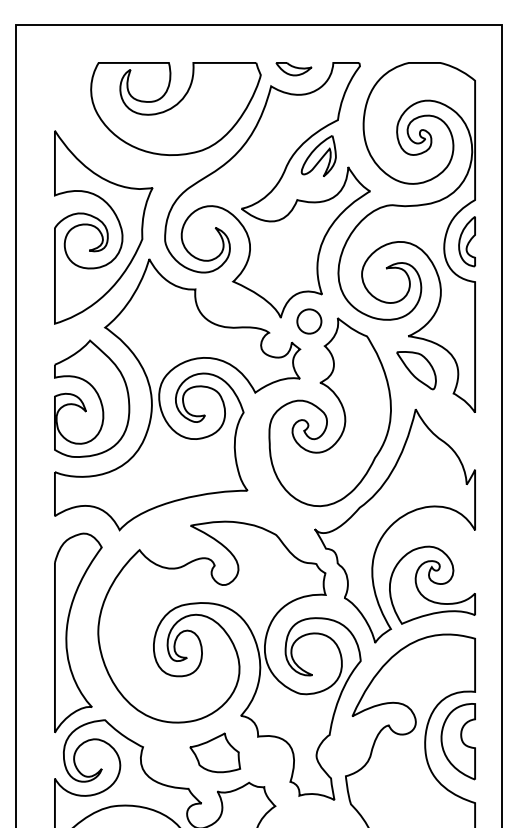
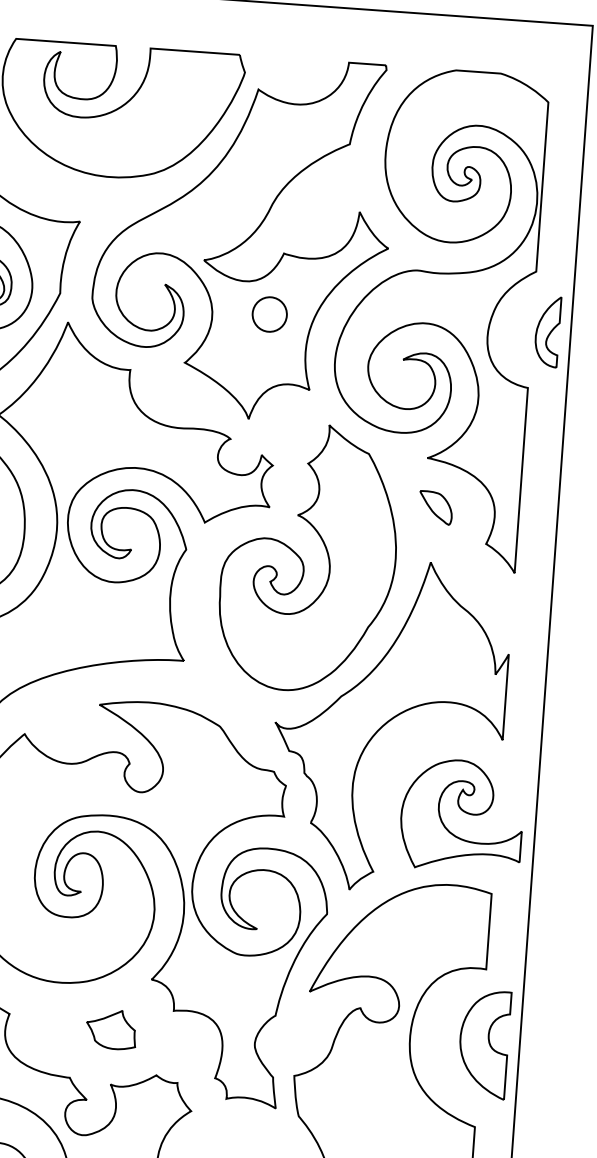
part: (293, 69) -> (291, 67), removed
part: (318, 155) -> (318, 192), removed
part: (466, 241) -> (546, 331), moved
part: (309, 321) -> (269, 314), moved
part: (416, 370) -> (435, 507), size x0.6
part: (432, 584) -> (462, 814), moved
part: (457, 741) -> (482, 1044), moved
part: (215, 752) -> (111, 1028), size x0.7

